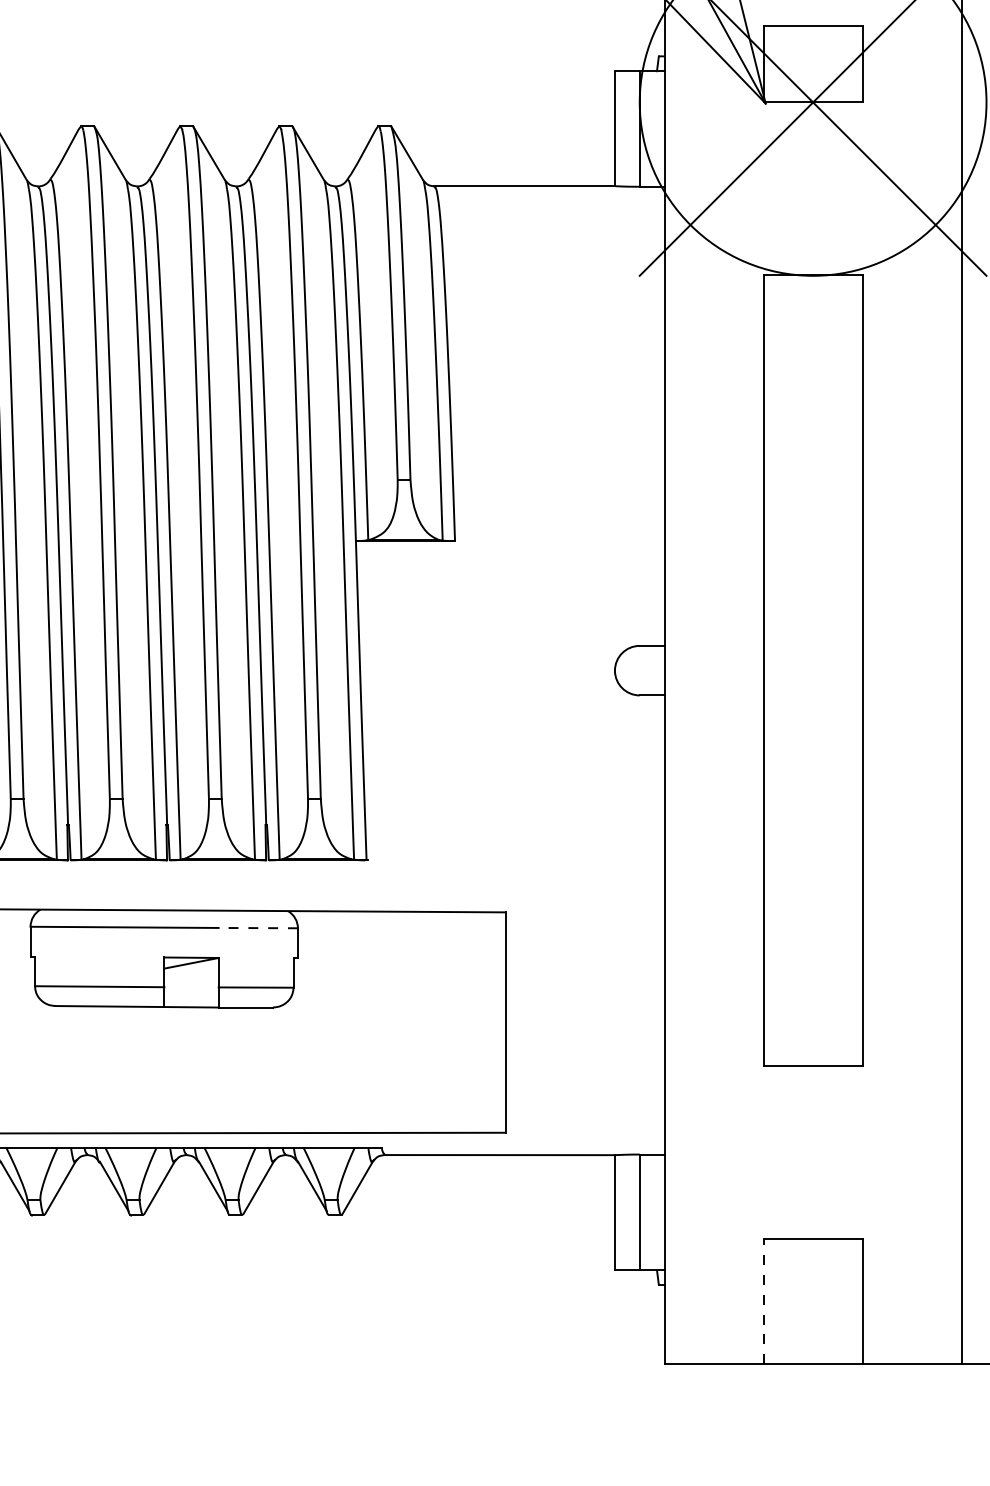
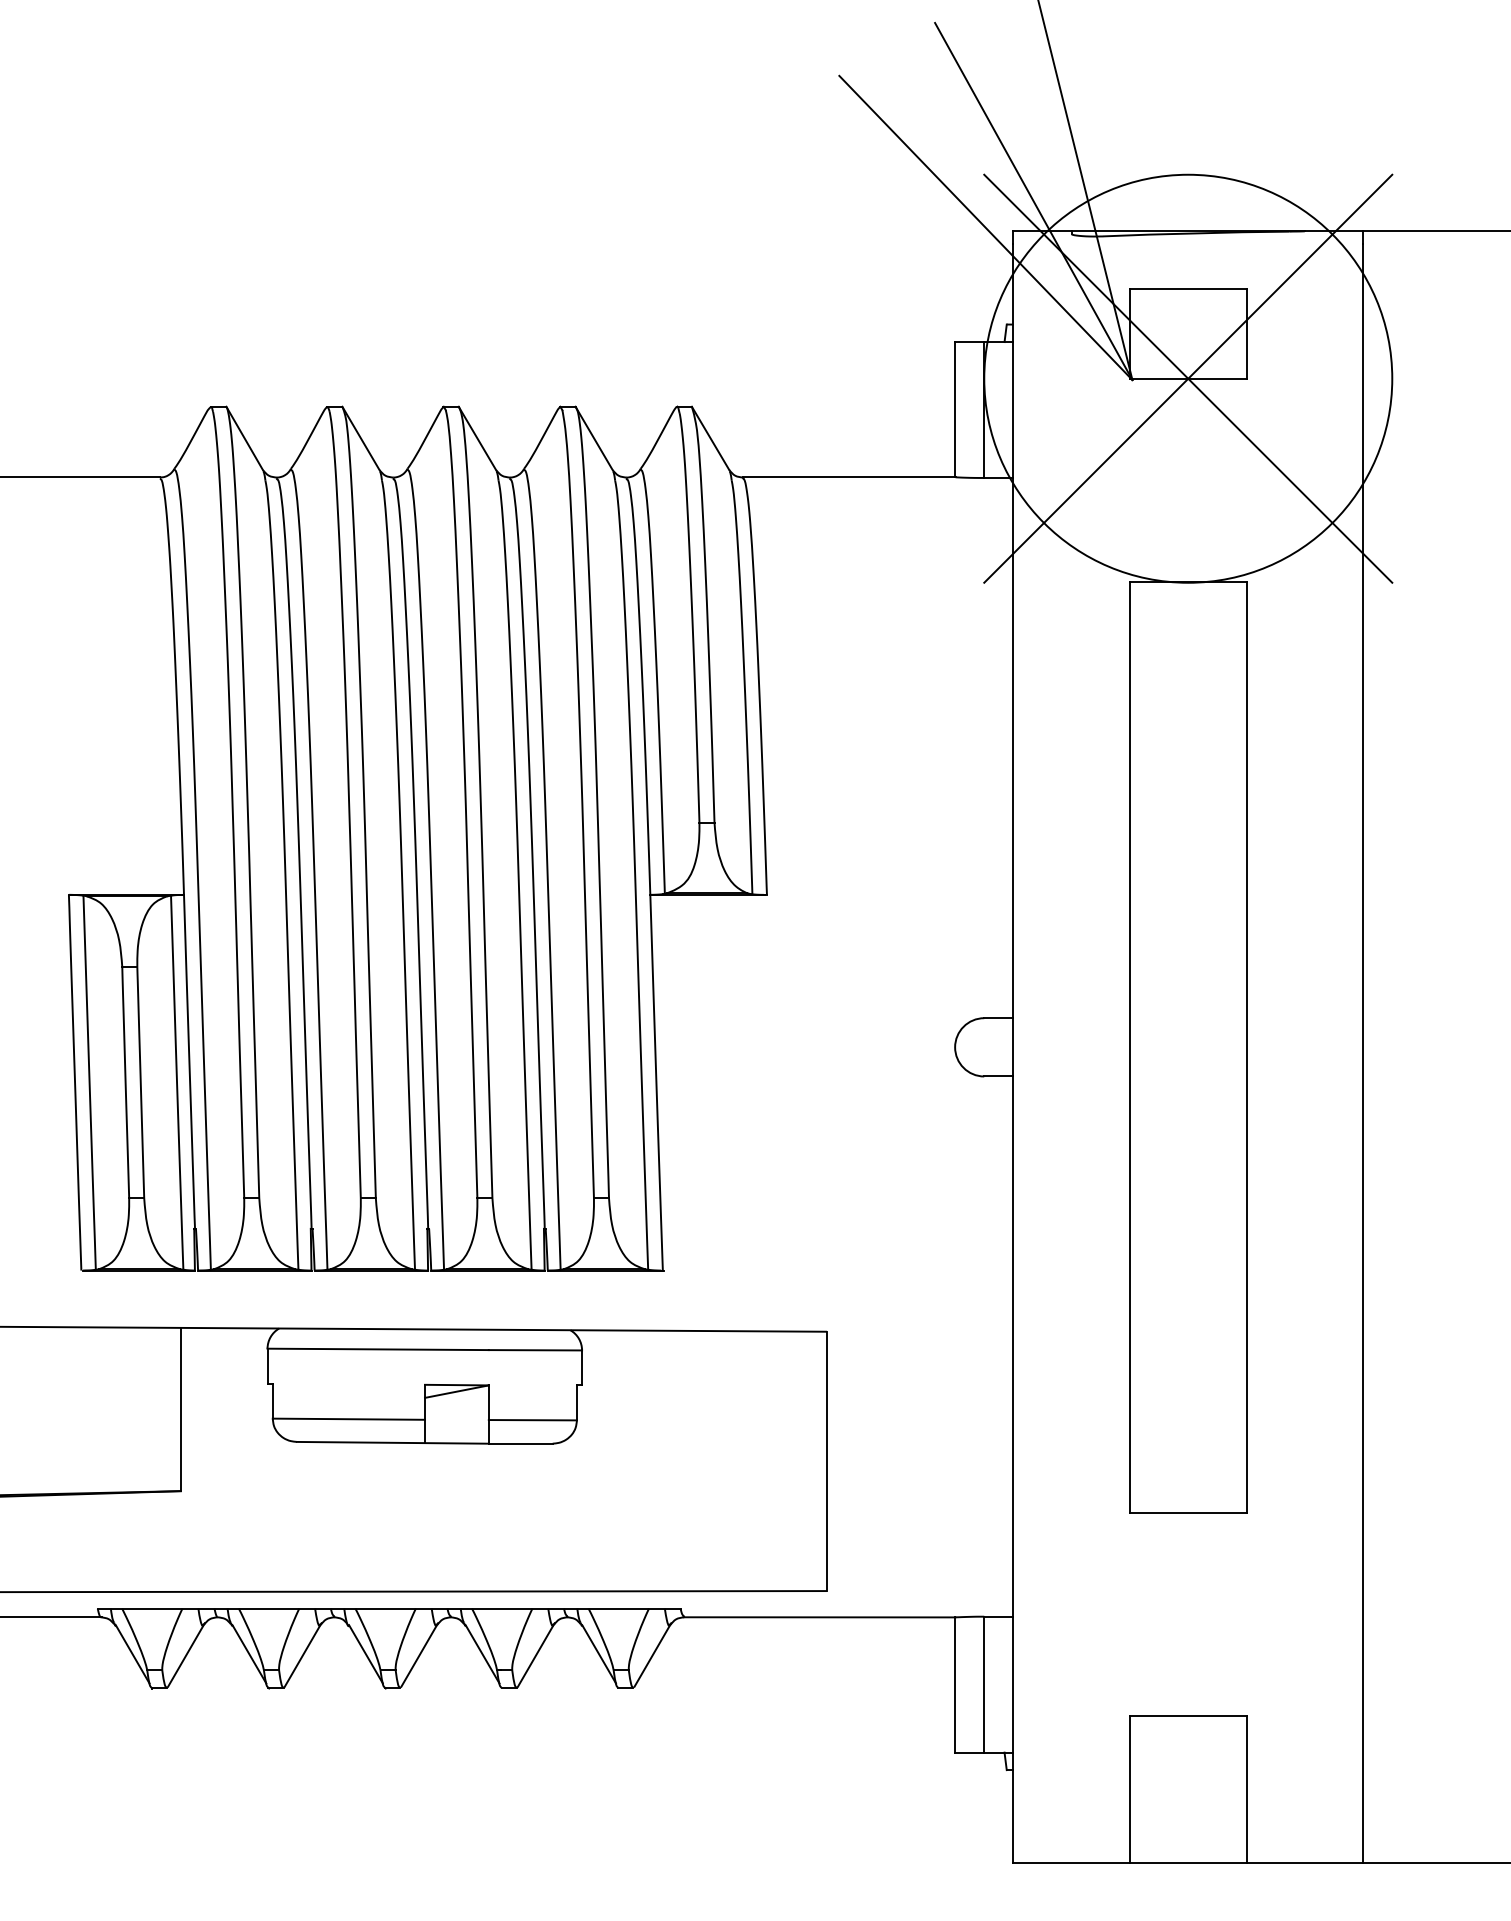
line: (258, 928) -> (535, 1350), dashed -> solid
line: (763, 1301) -> (1129, 1789), dashed -> solid

